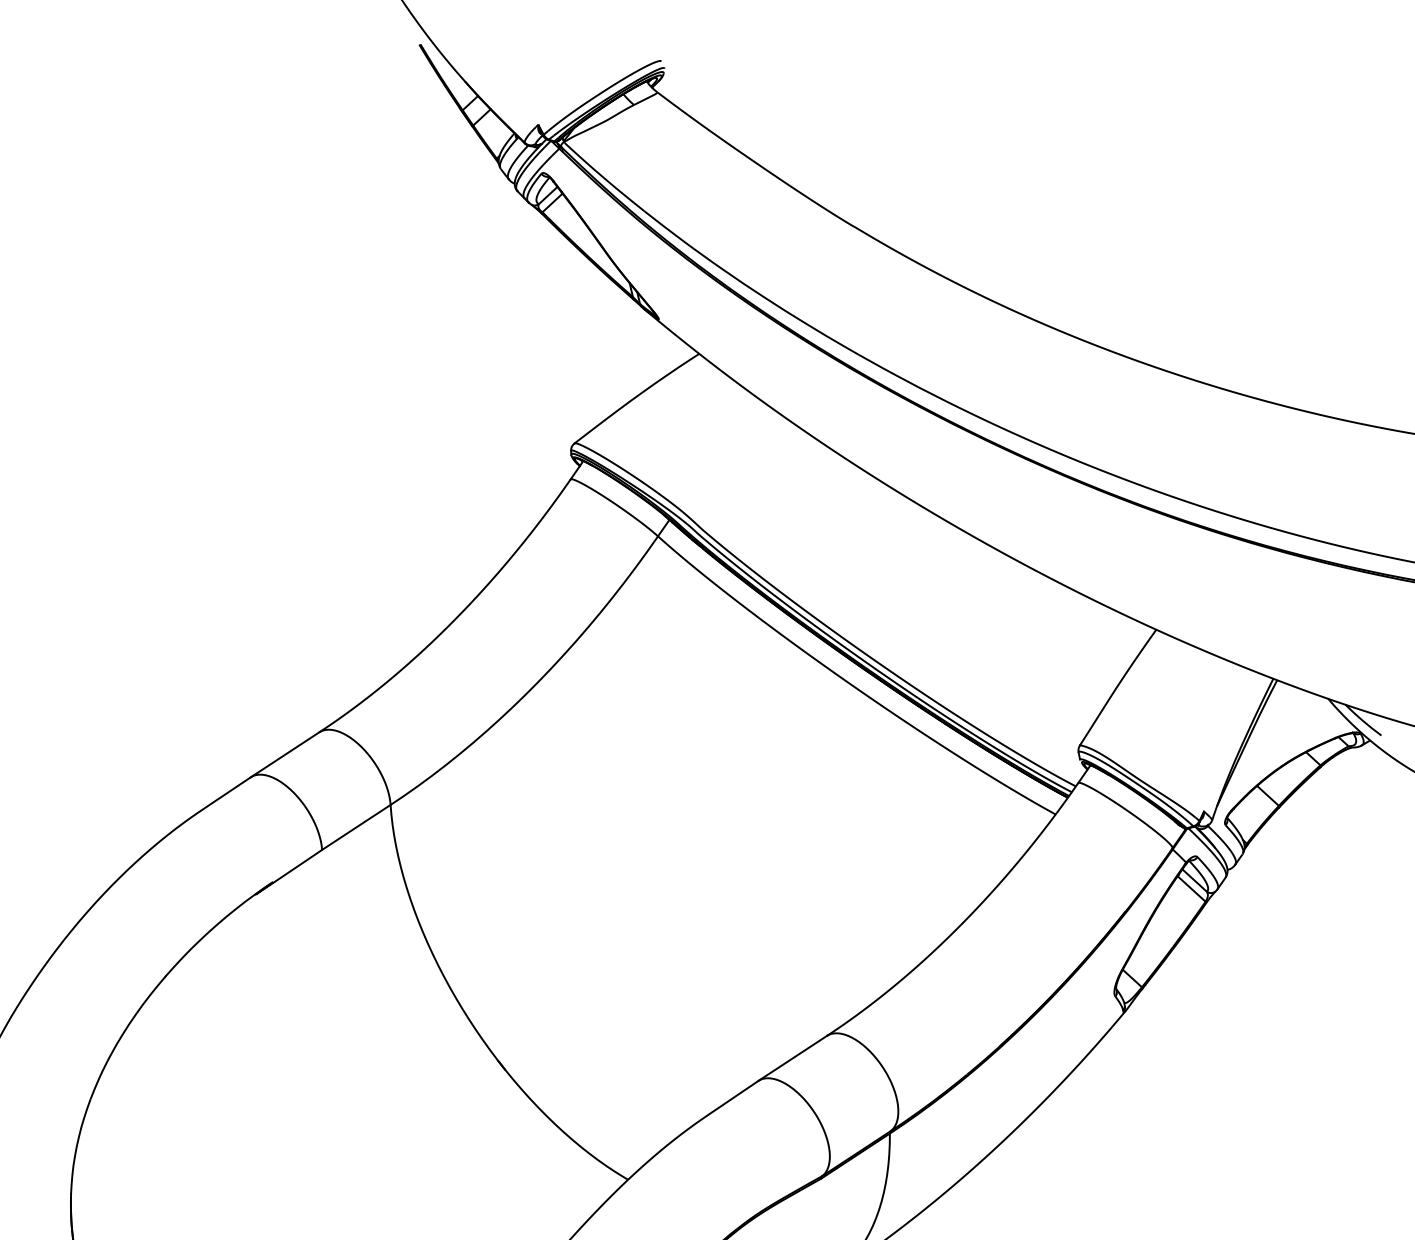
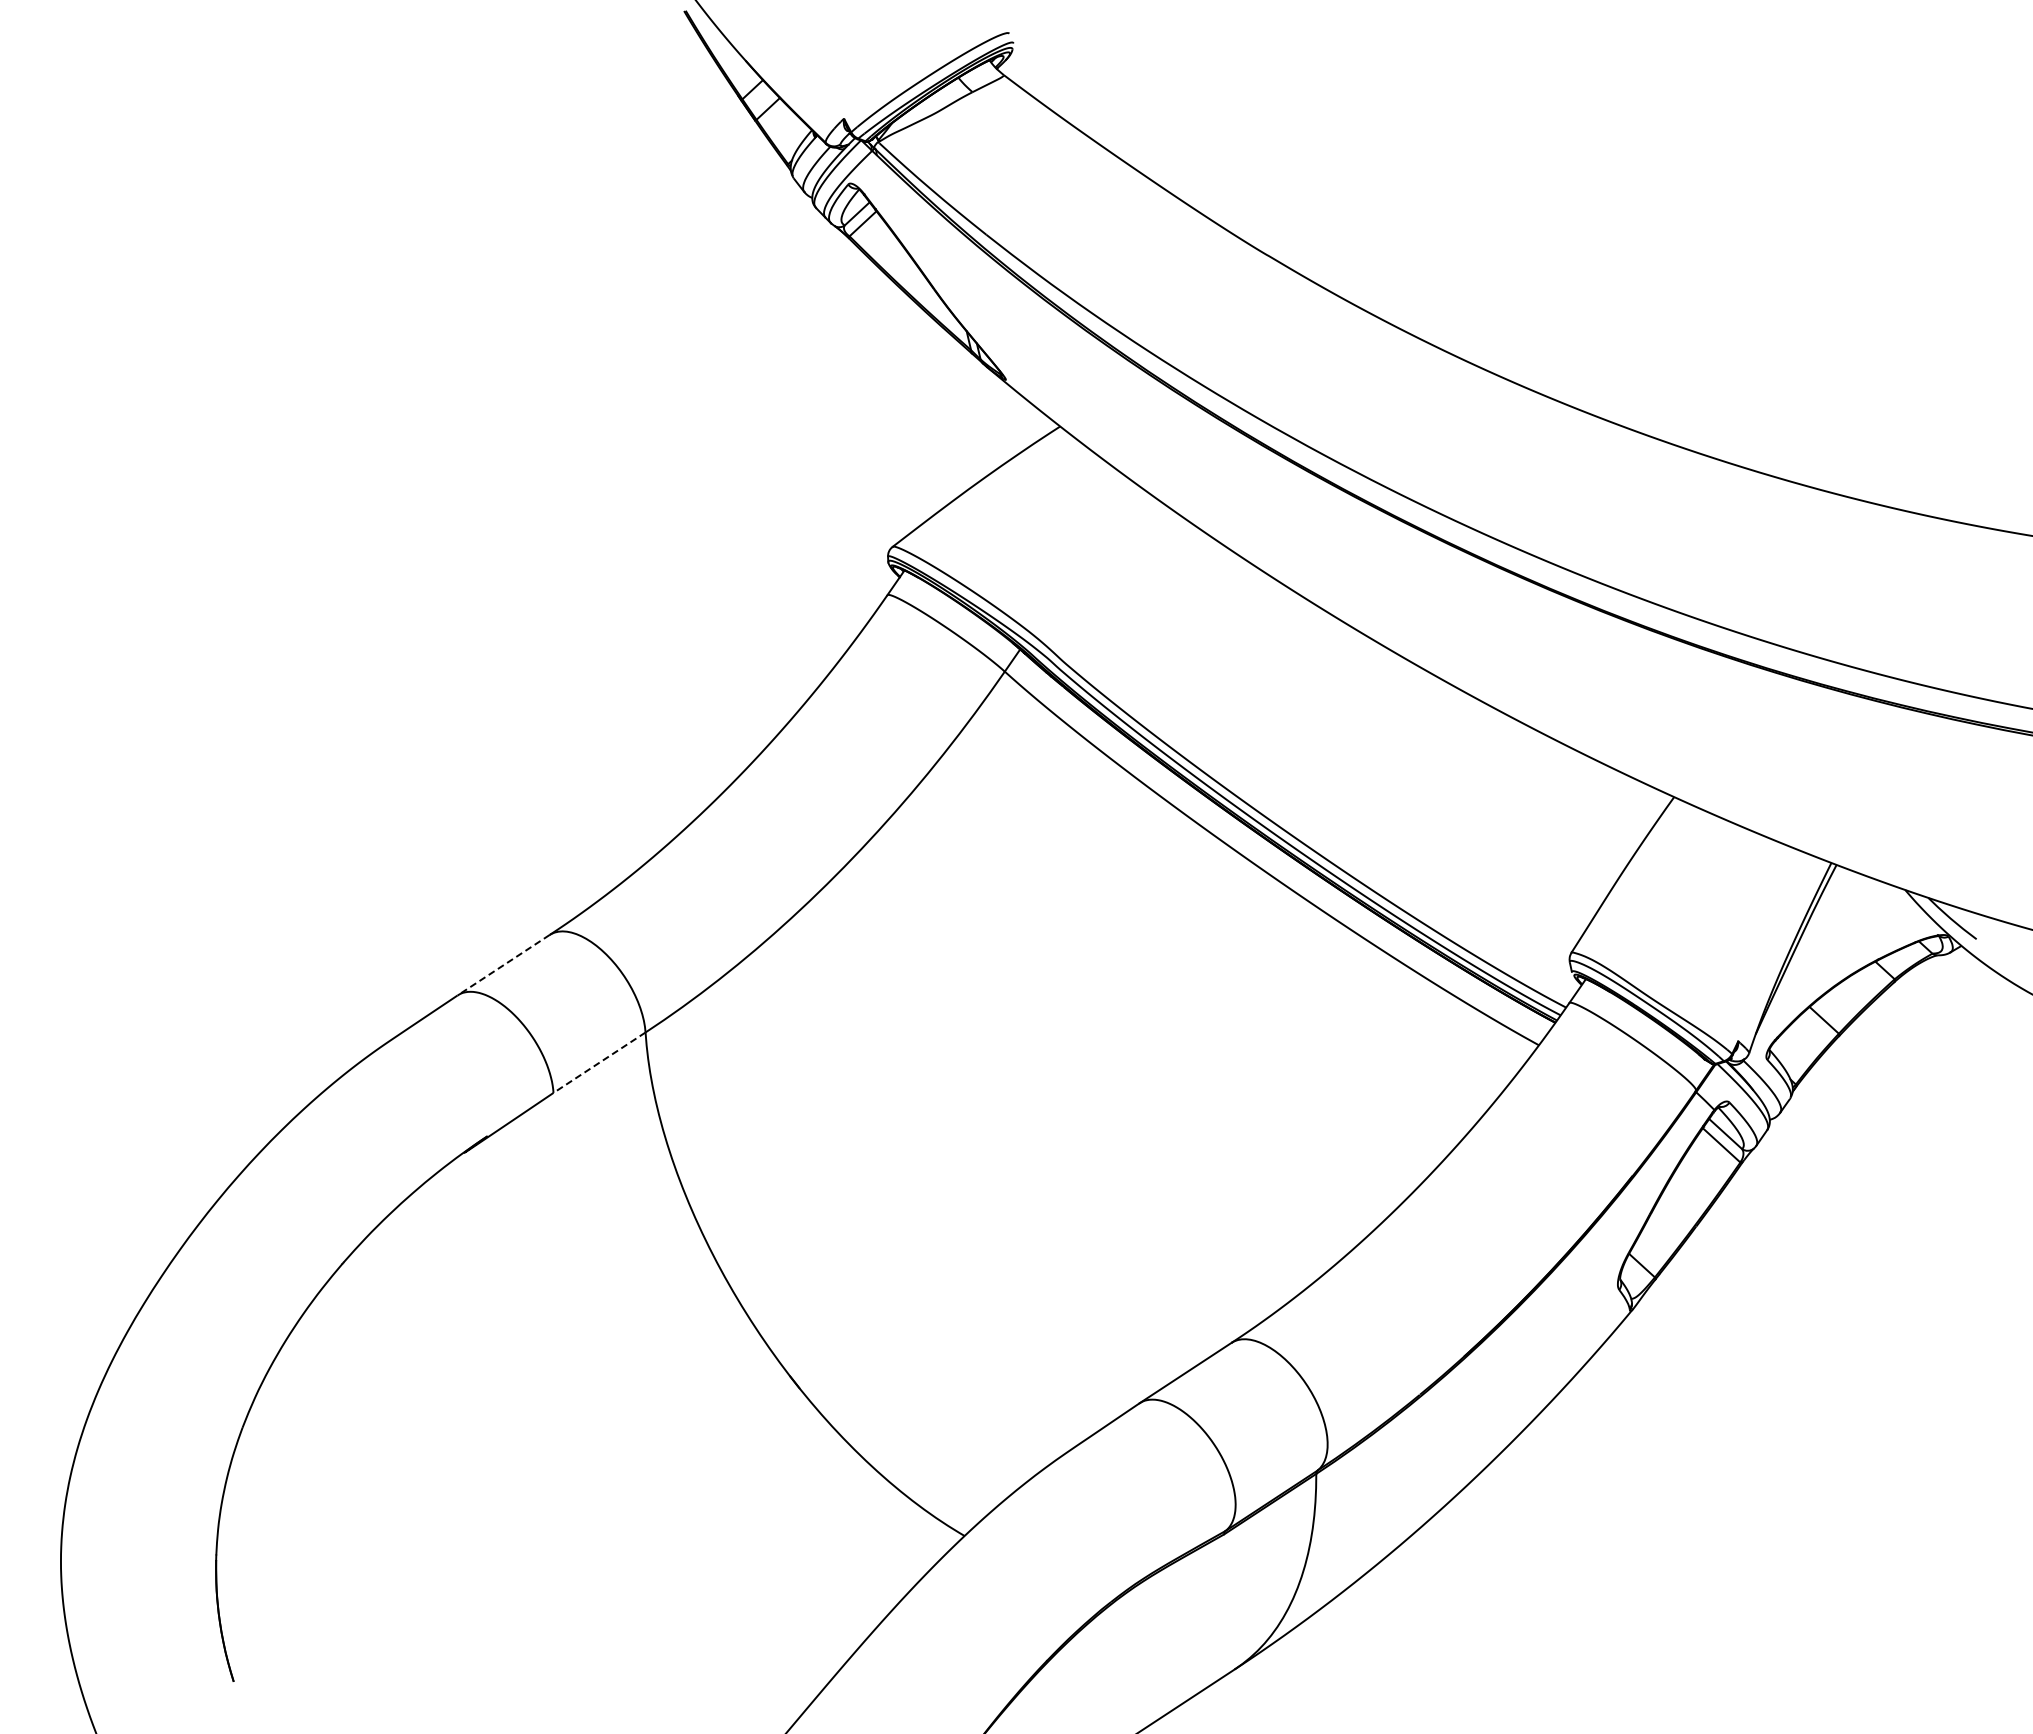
line: (284, 755) -> (503, 965), solid -> dashed
line: (356, 827) -> (599, 1062), solid -> dashed

